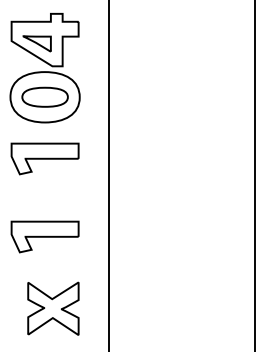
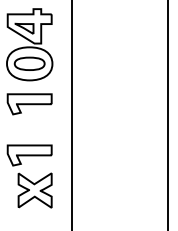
part: (52, 308) -> (34, 190), moved

